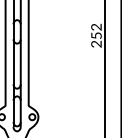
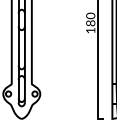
text: (96, 34) -> (90, 22), 252 -> 180

